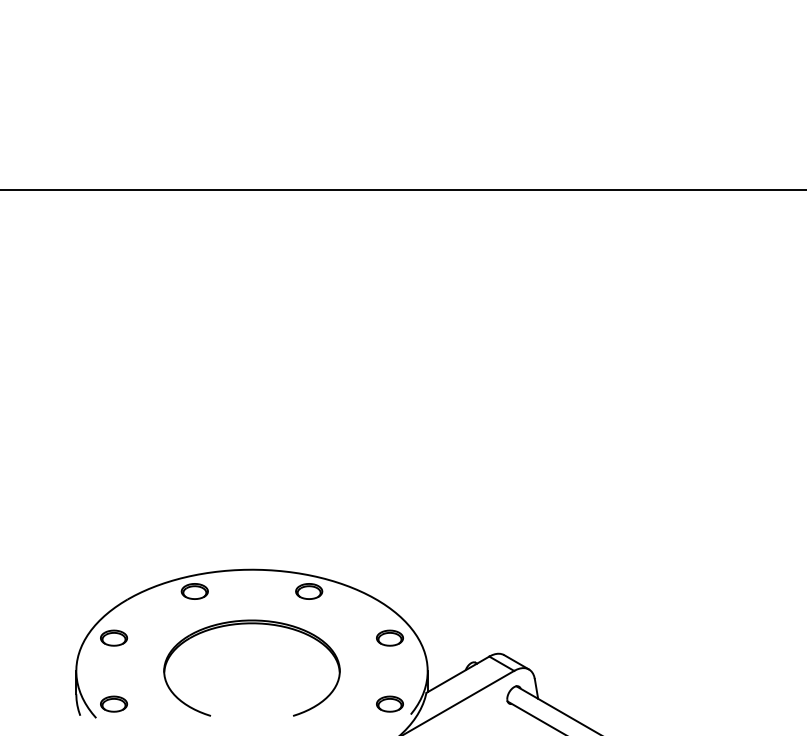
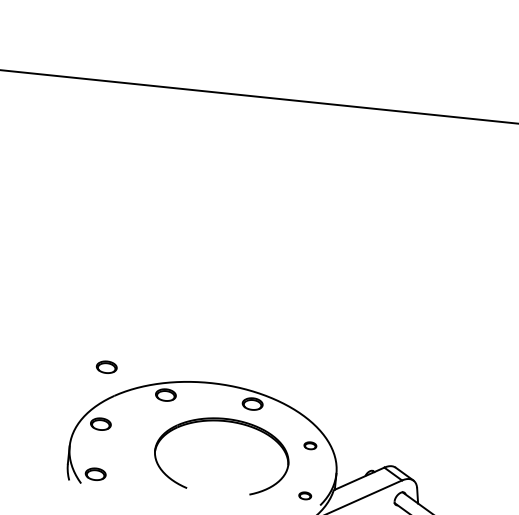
part: (114, 562) -> (107, 366), added
part: (251, 624) -> (225, 421), moved
part: (389, 637) -> (310, 445), size x0.6
part: (389, 703) -> (304, 495), size x0.6

